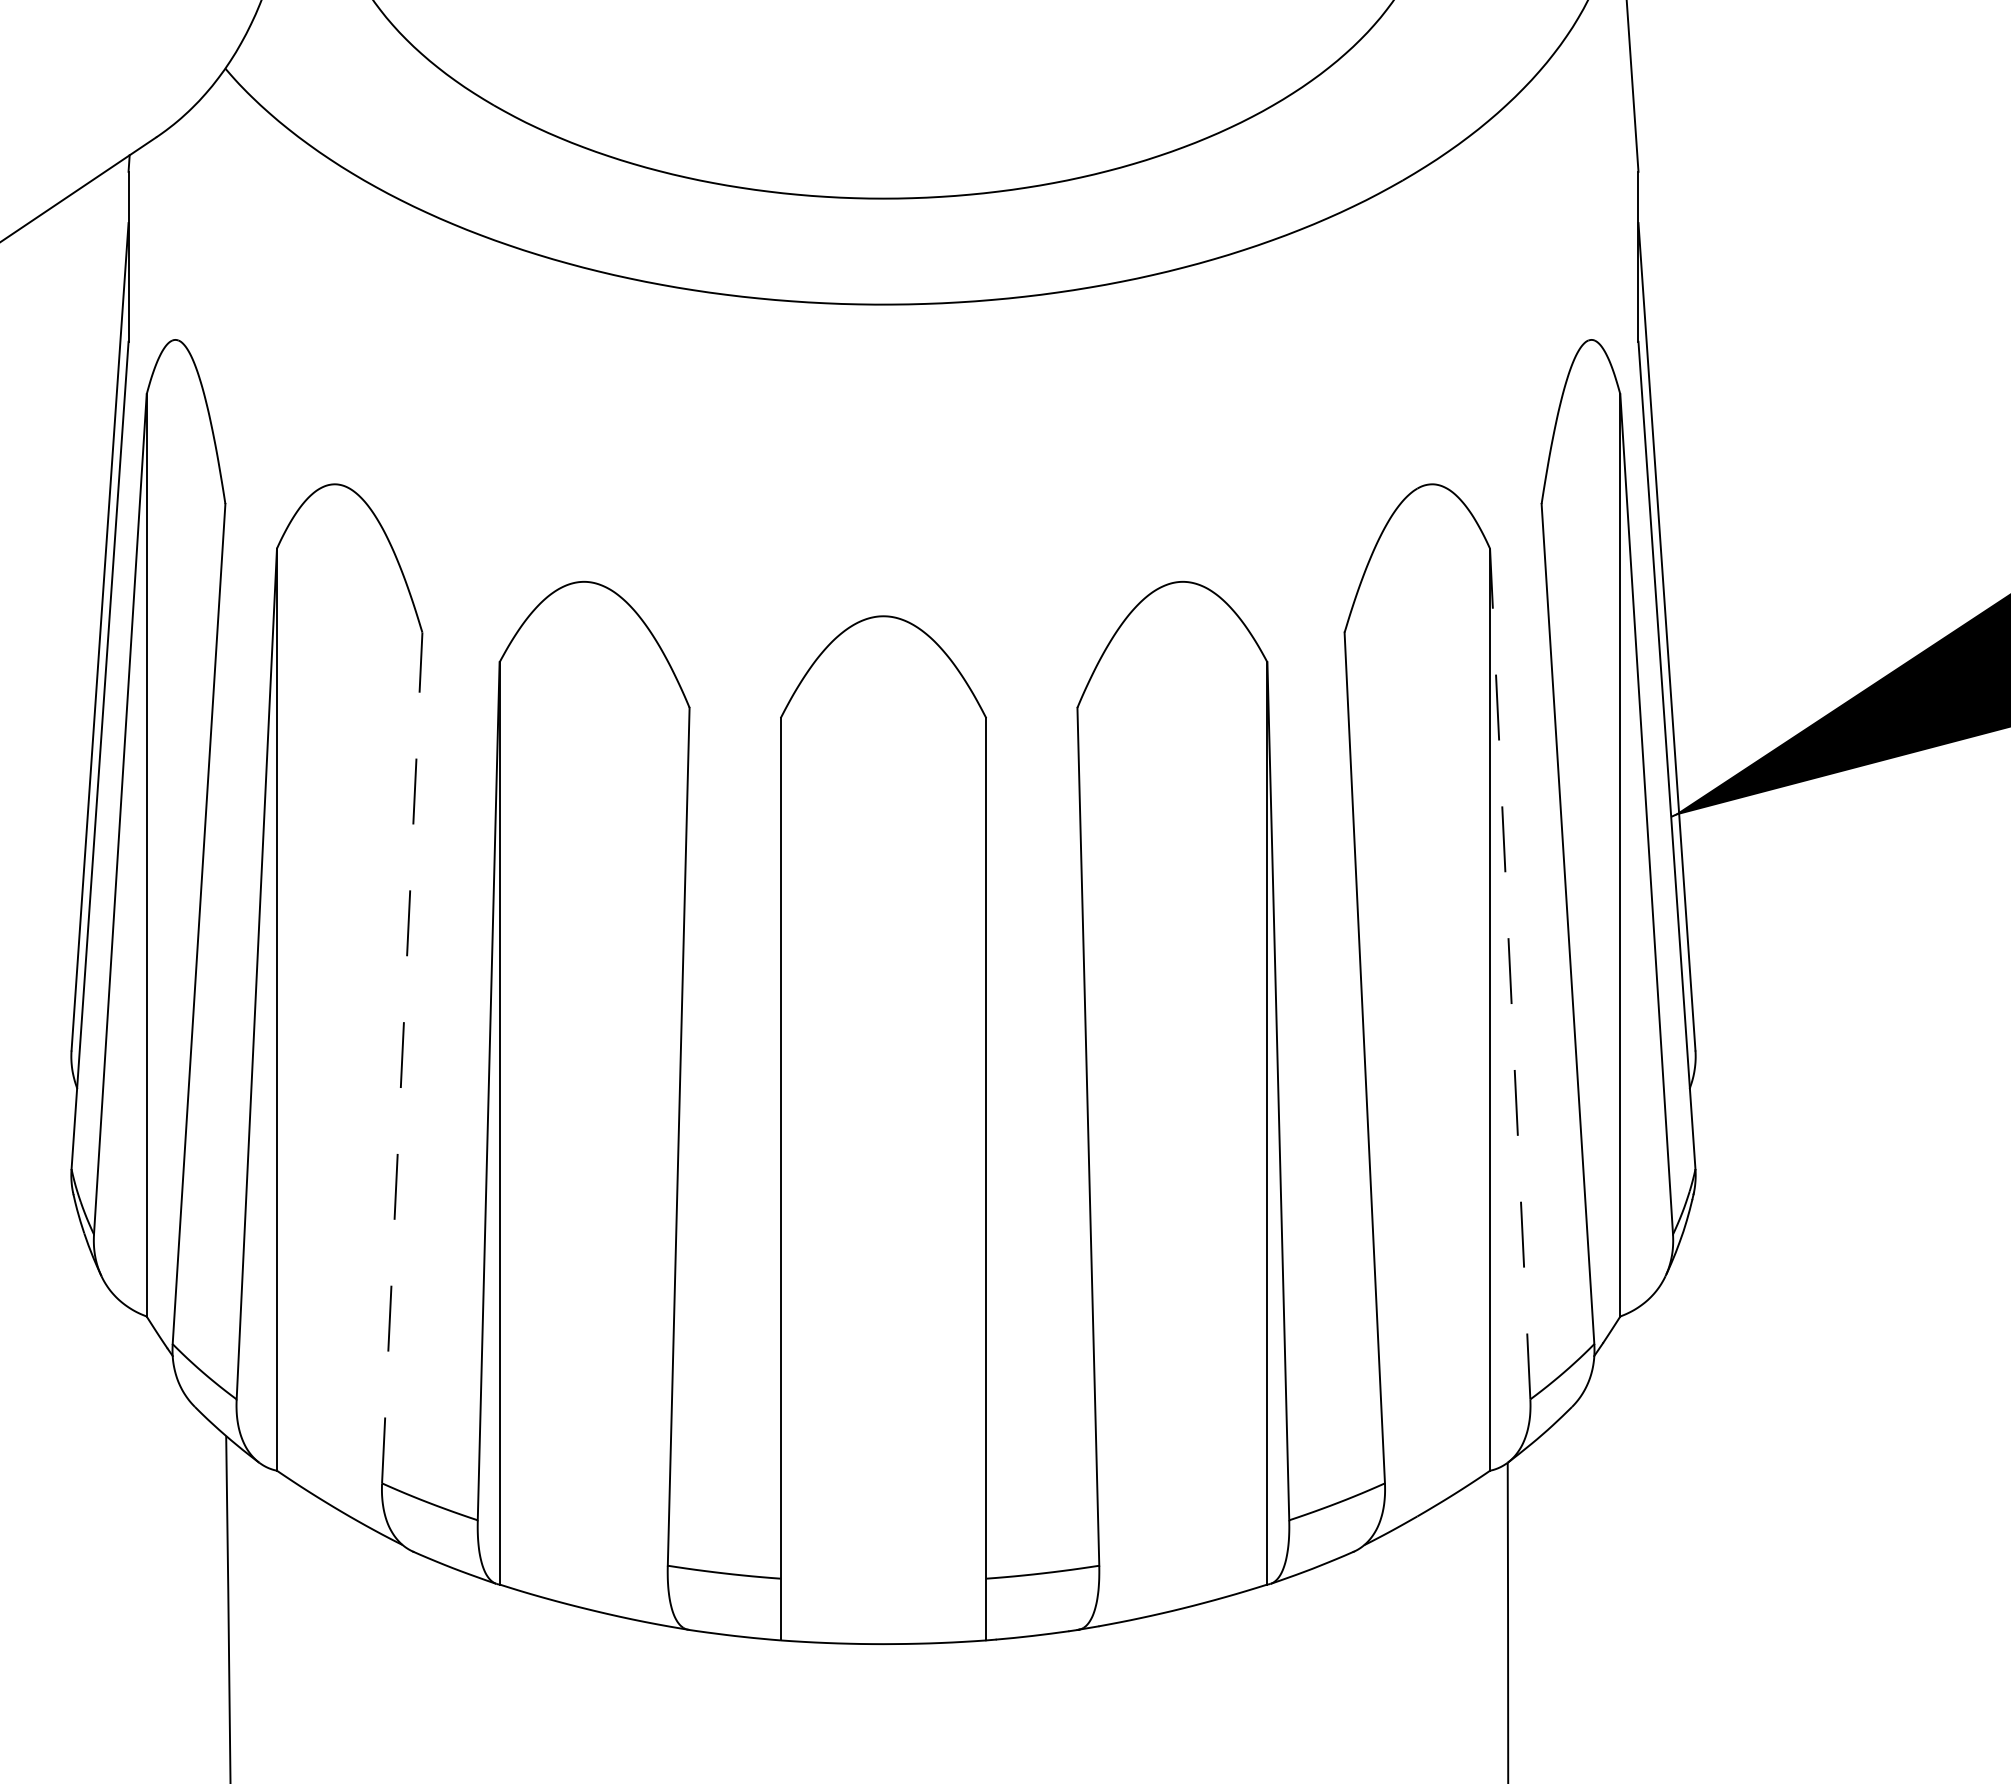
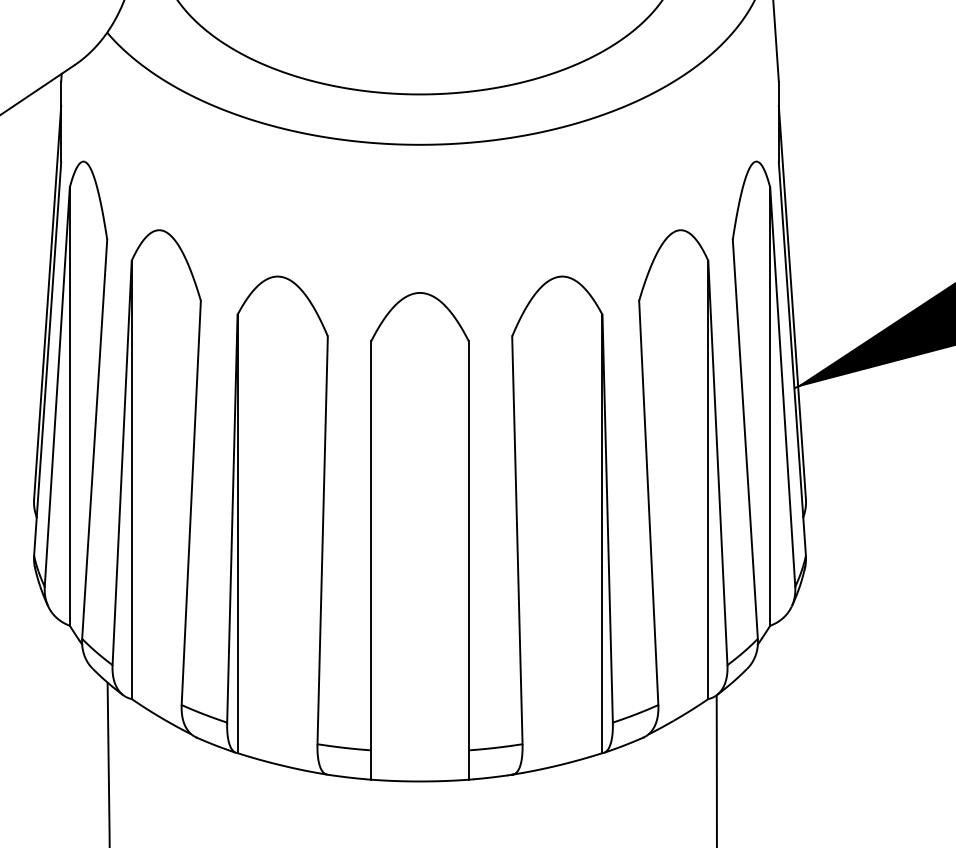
line: (1509, 973) -> (717, 462), dashed -> solid
line: (402, 1057) -> (191, 502), dashed -> solid

